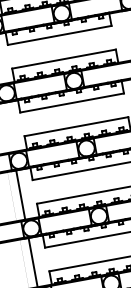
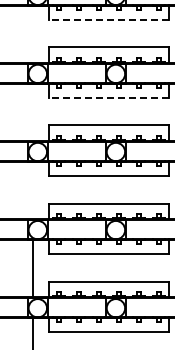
line: (60, 35) -> (109, 20), solid -> dashed
line: (72, 103) -> (109, 98), solid -> dashed
line: (20, 194) -> (32, 189), removed

